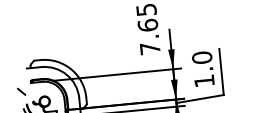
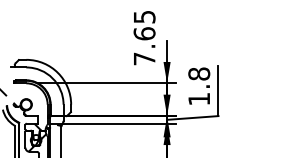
text: (201, 57) -> (198, 73), 1.0 -> 1.8

